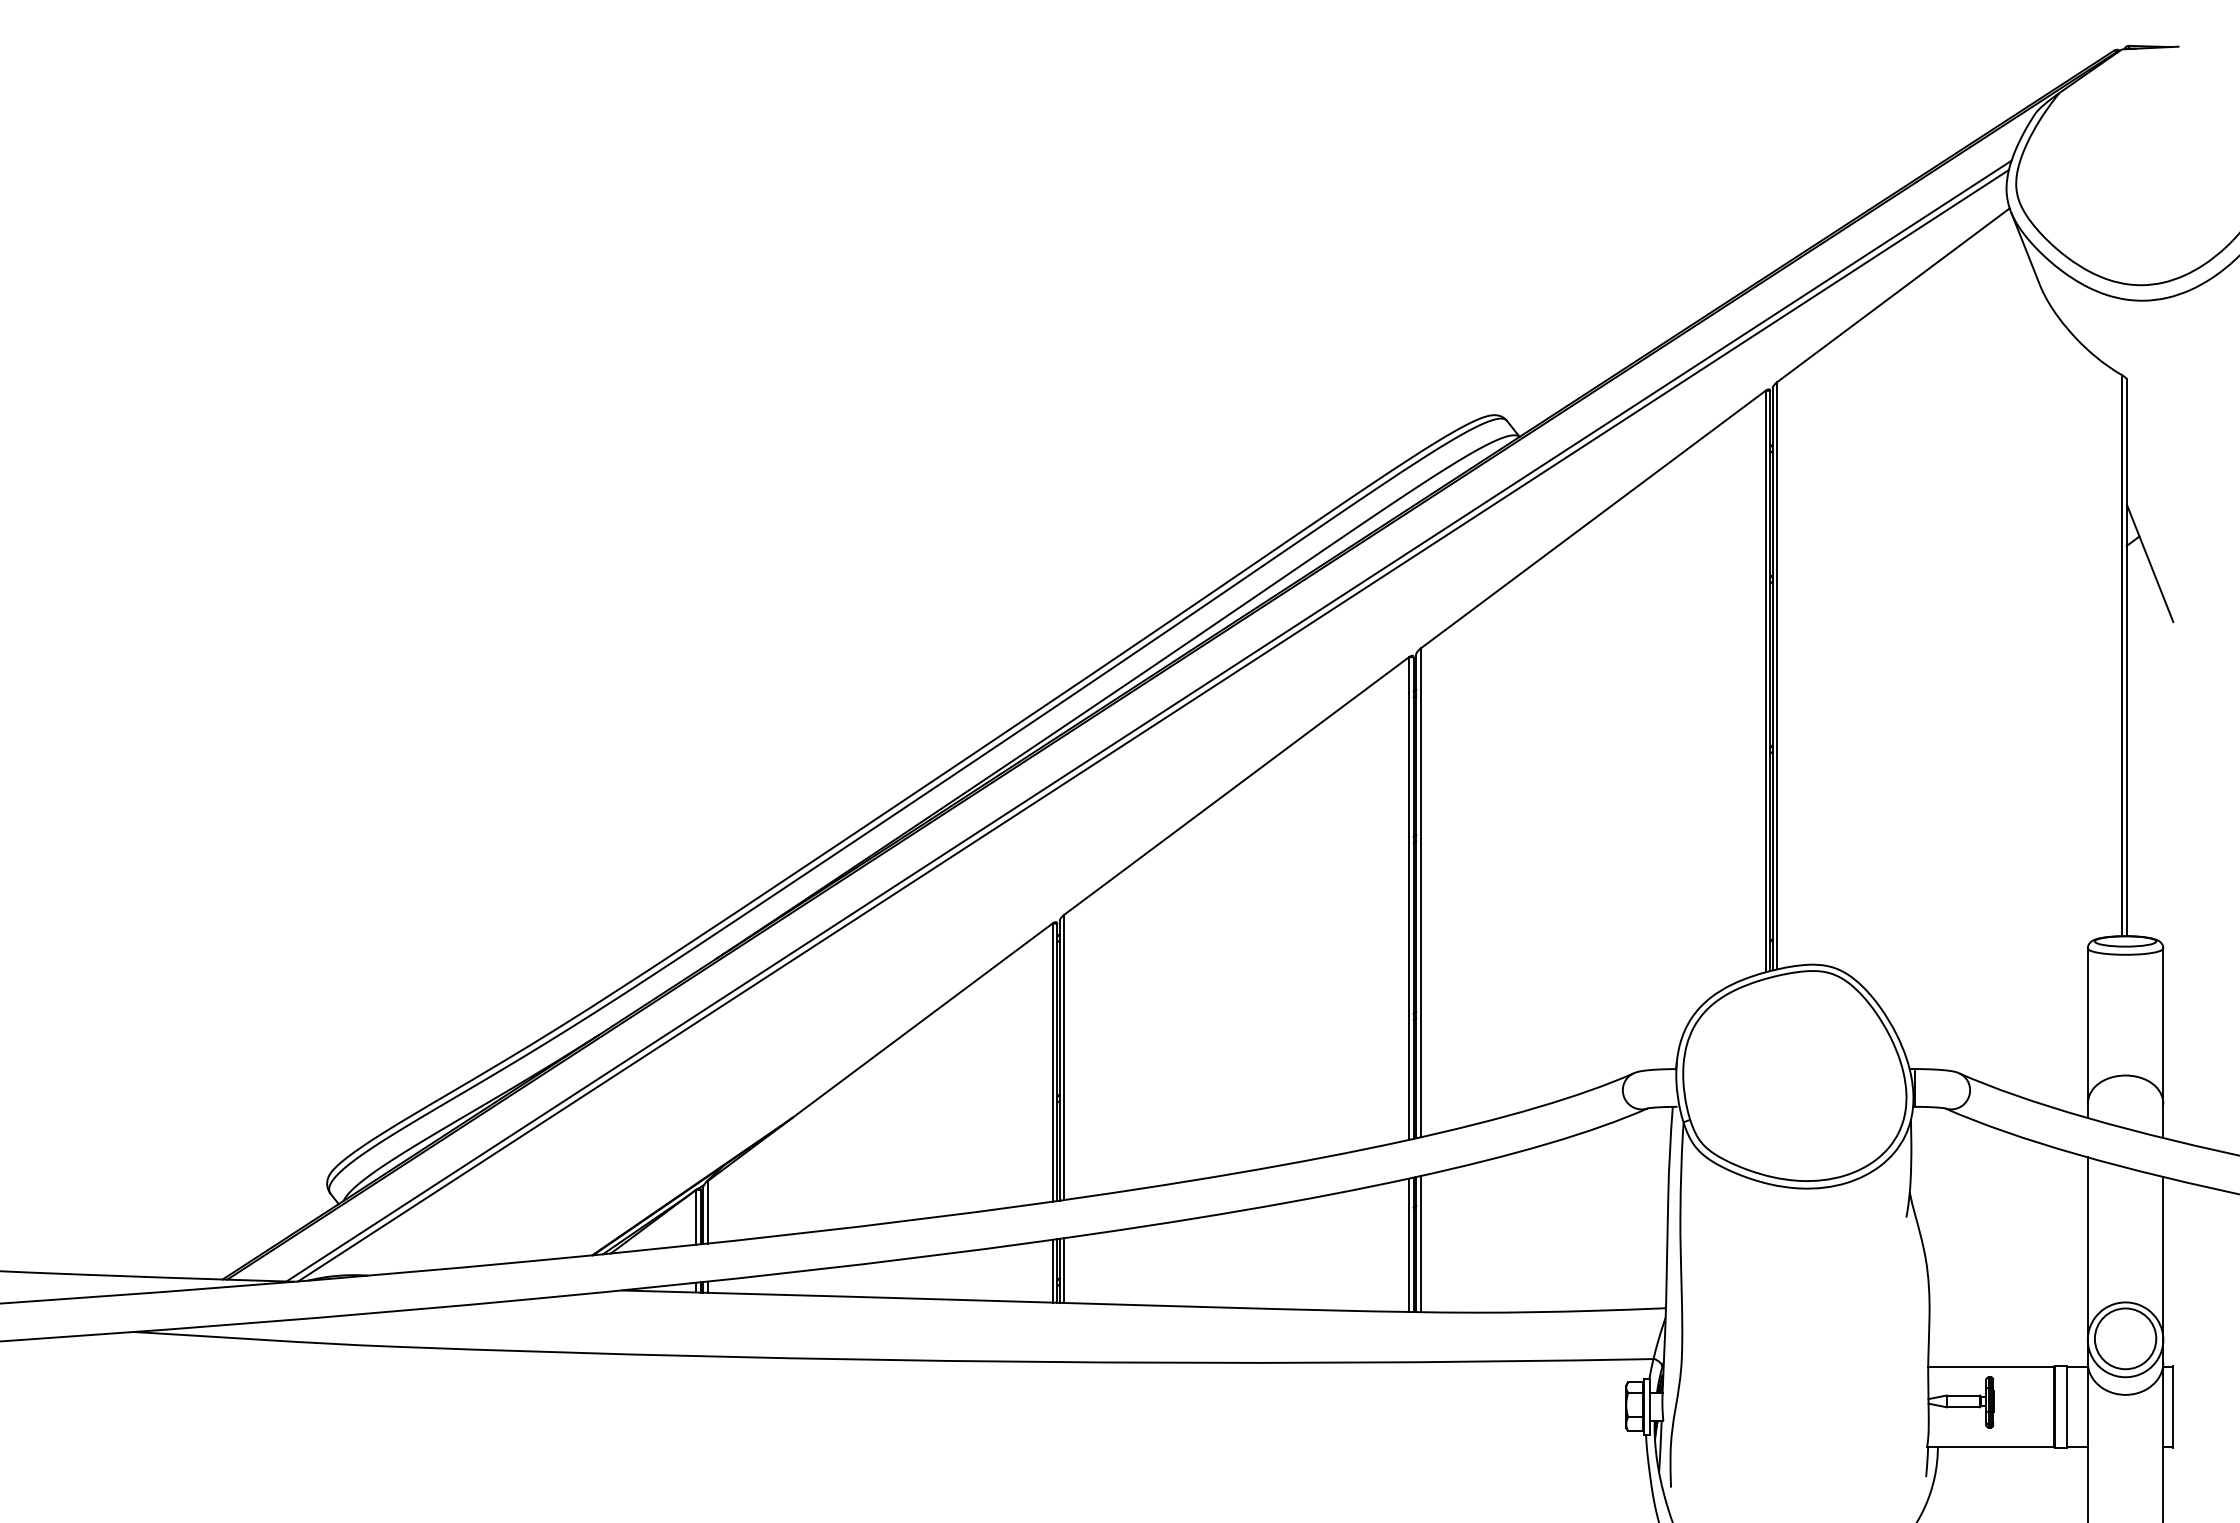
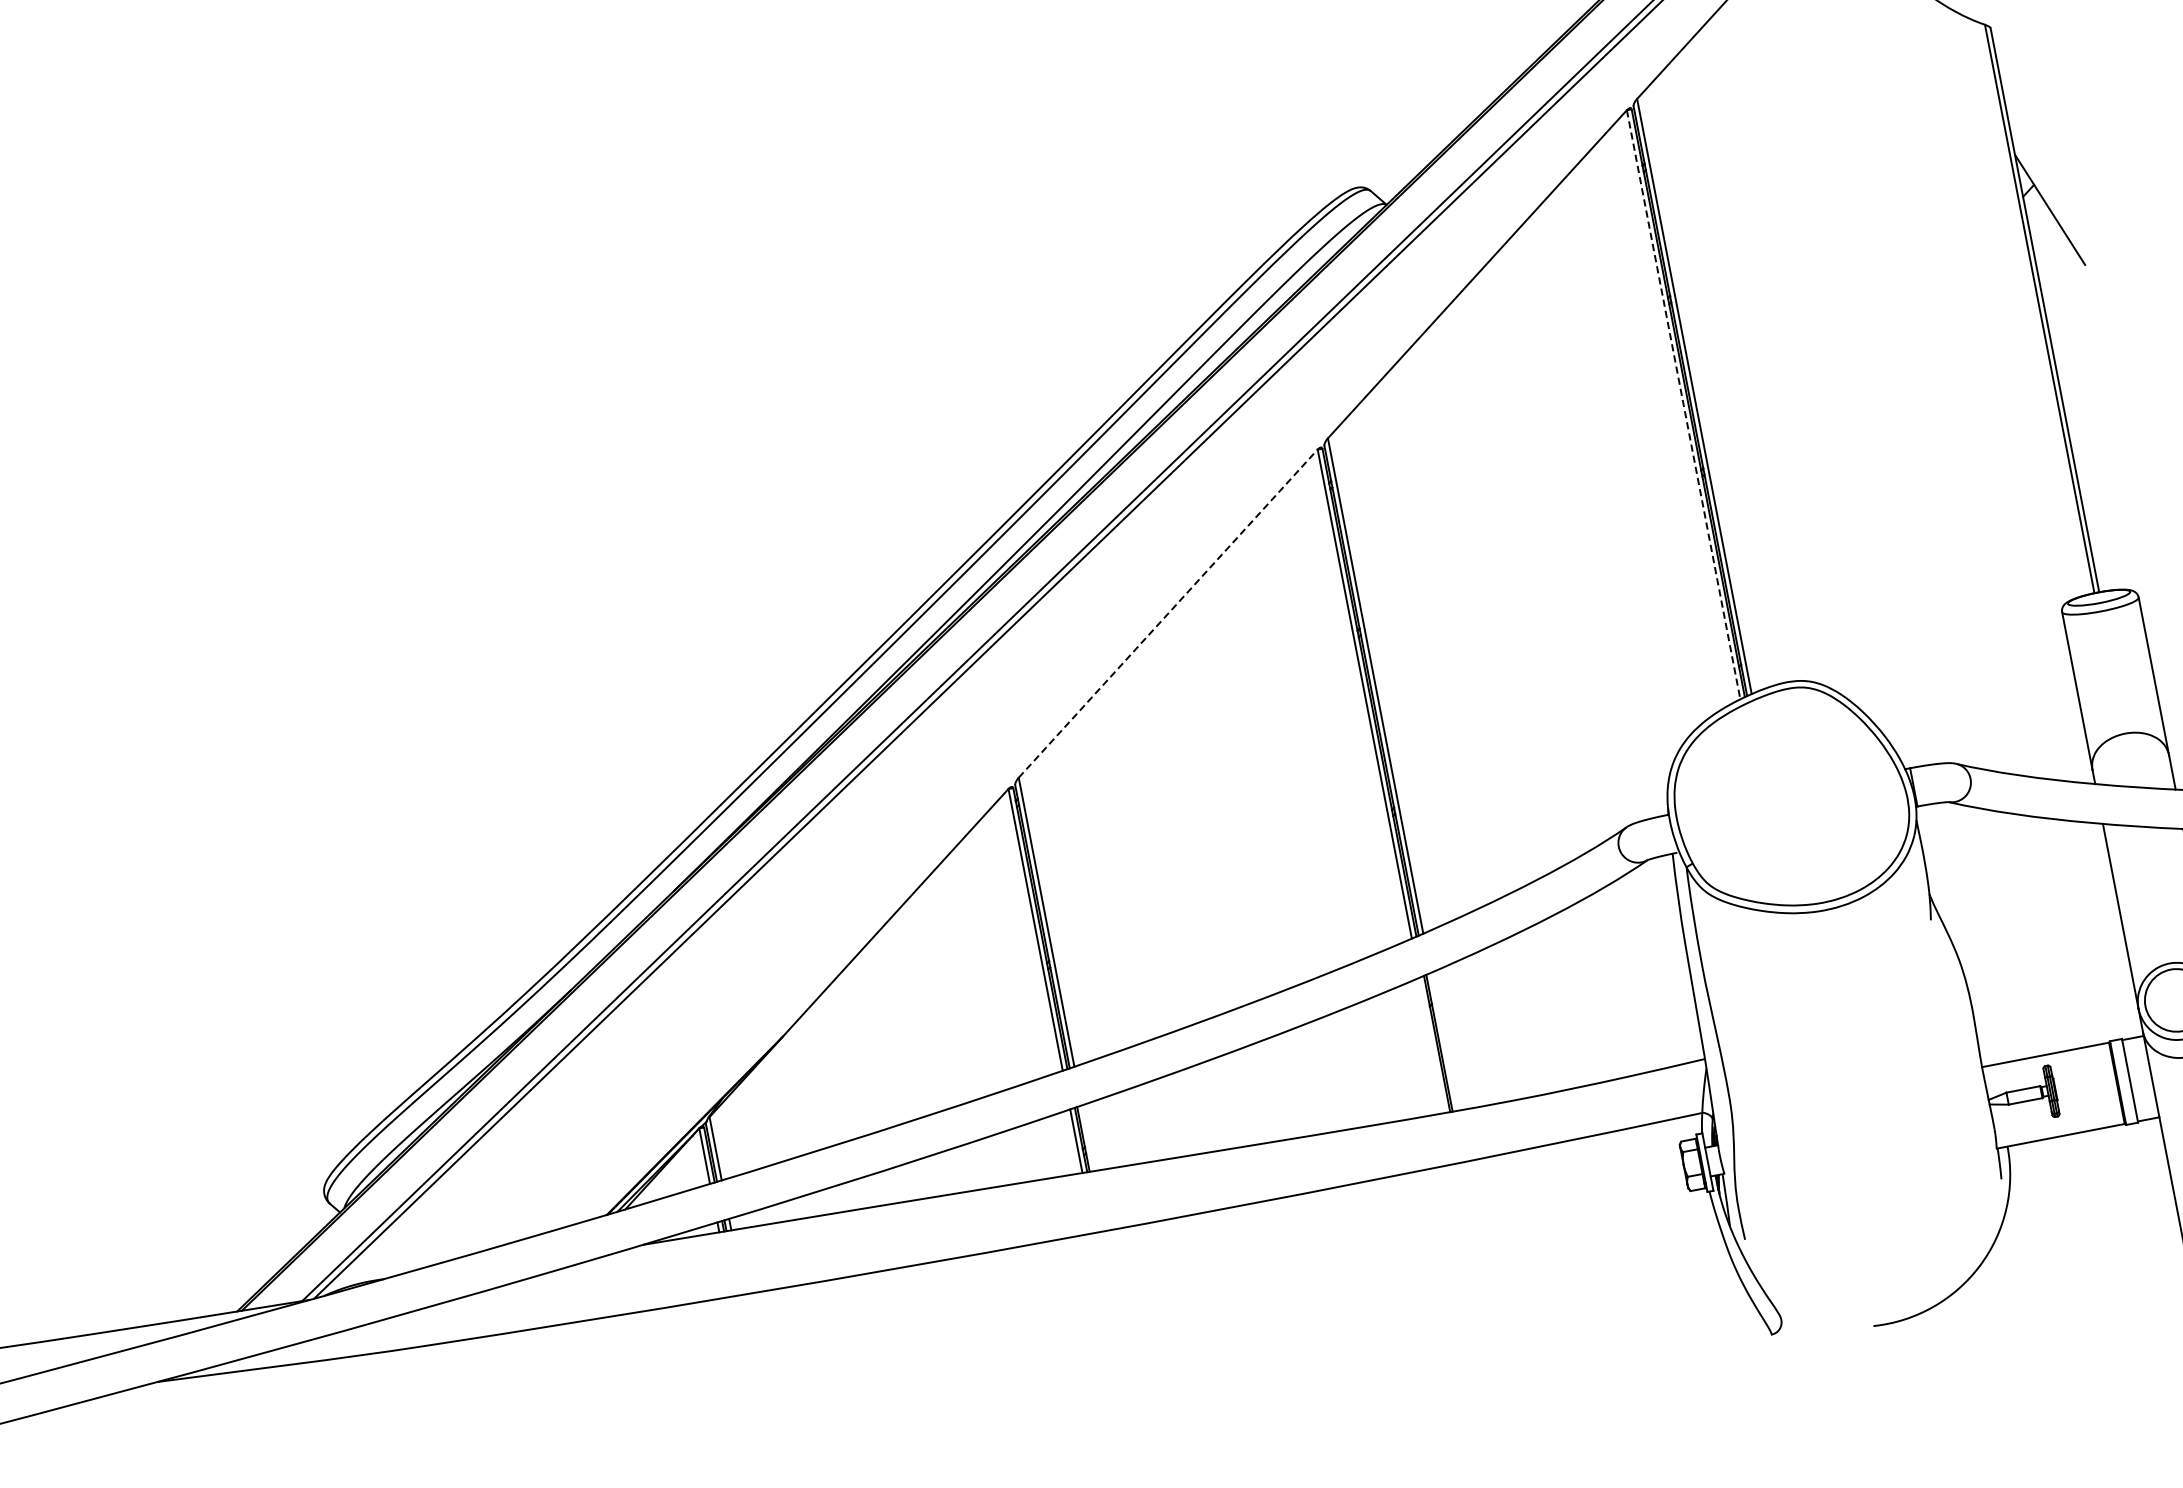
line: (1765, 681) -> (1683, 404), solid -> dashed
line: (1237, 785) -> (1168, 613), solid -> dashed
line: (1420, 1244) -> (1443, 1042), removed
line: (1409, 1245) -> (1432, 1045), removed
line: (1064, 1270) -> (1088, 1138), removed

